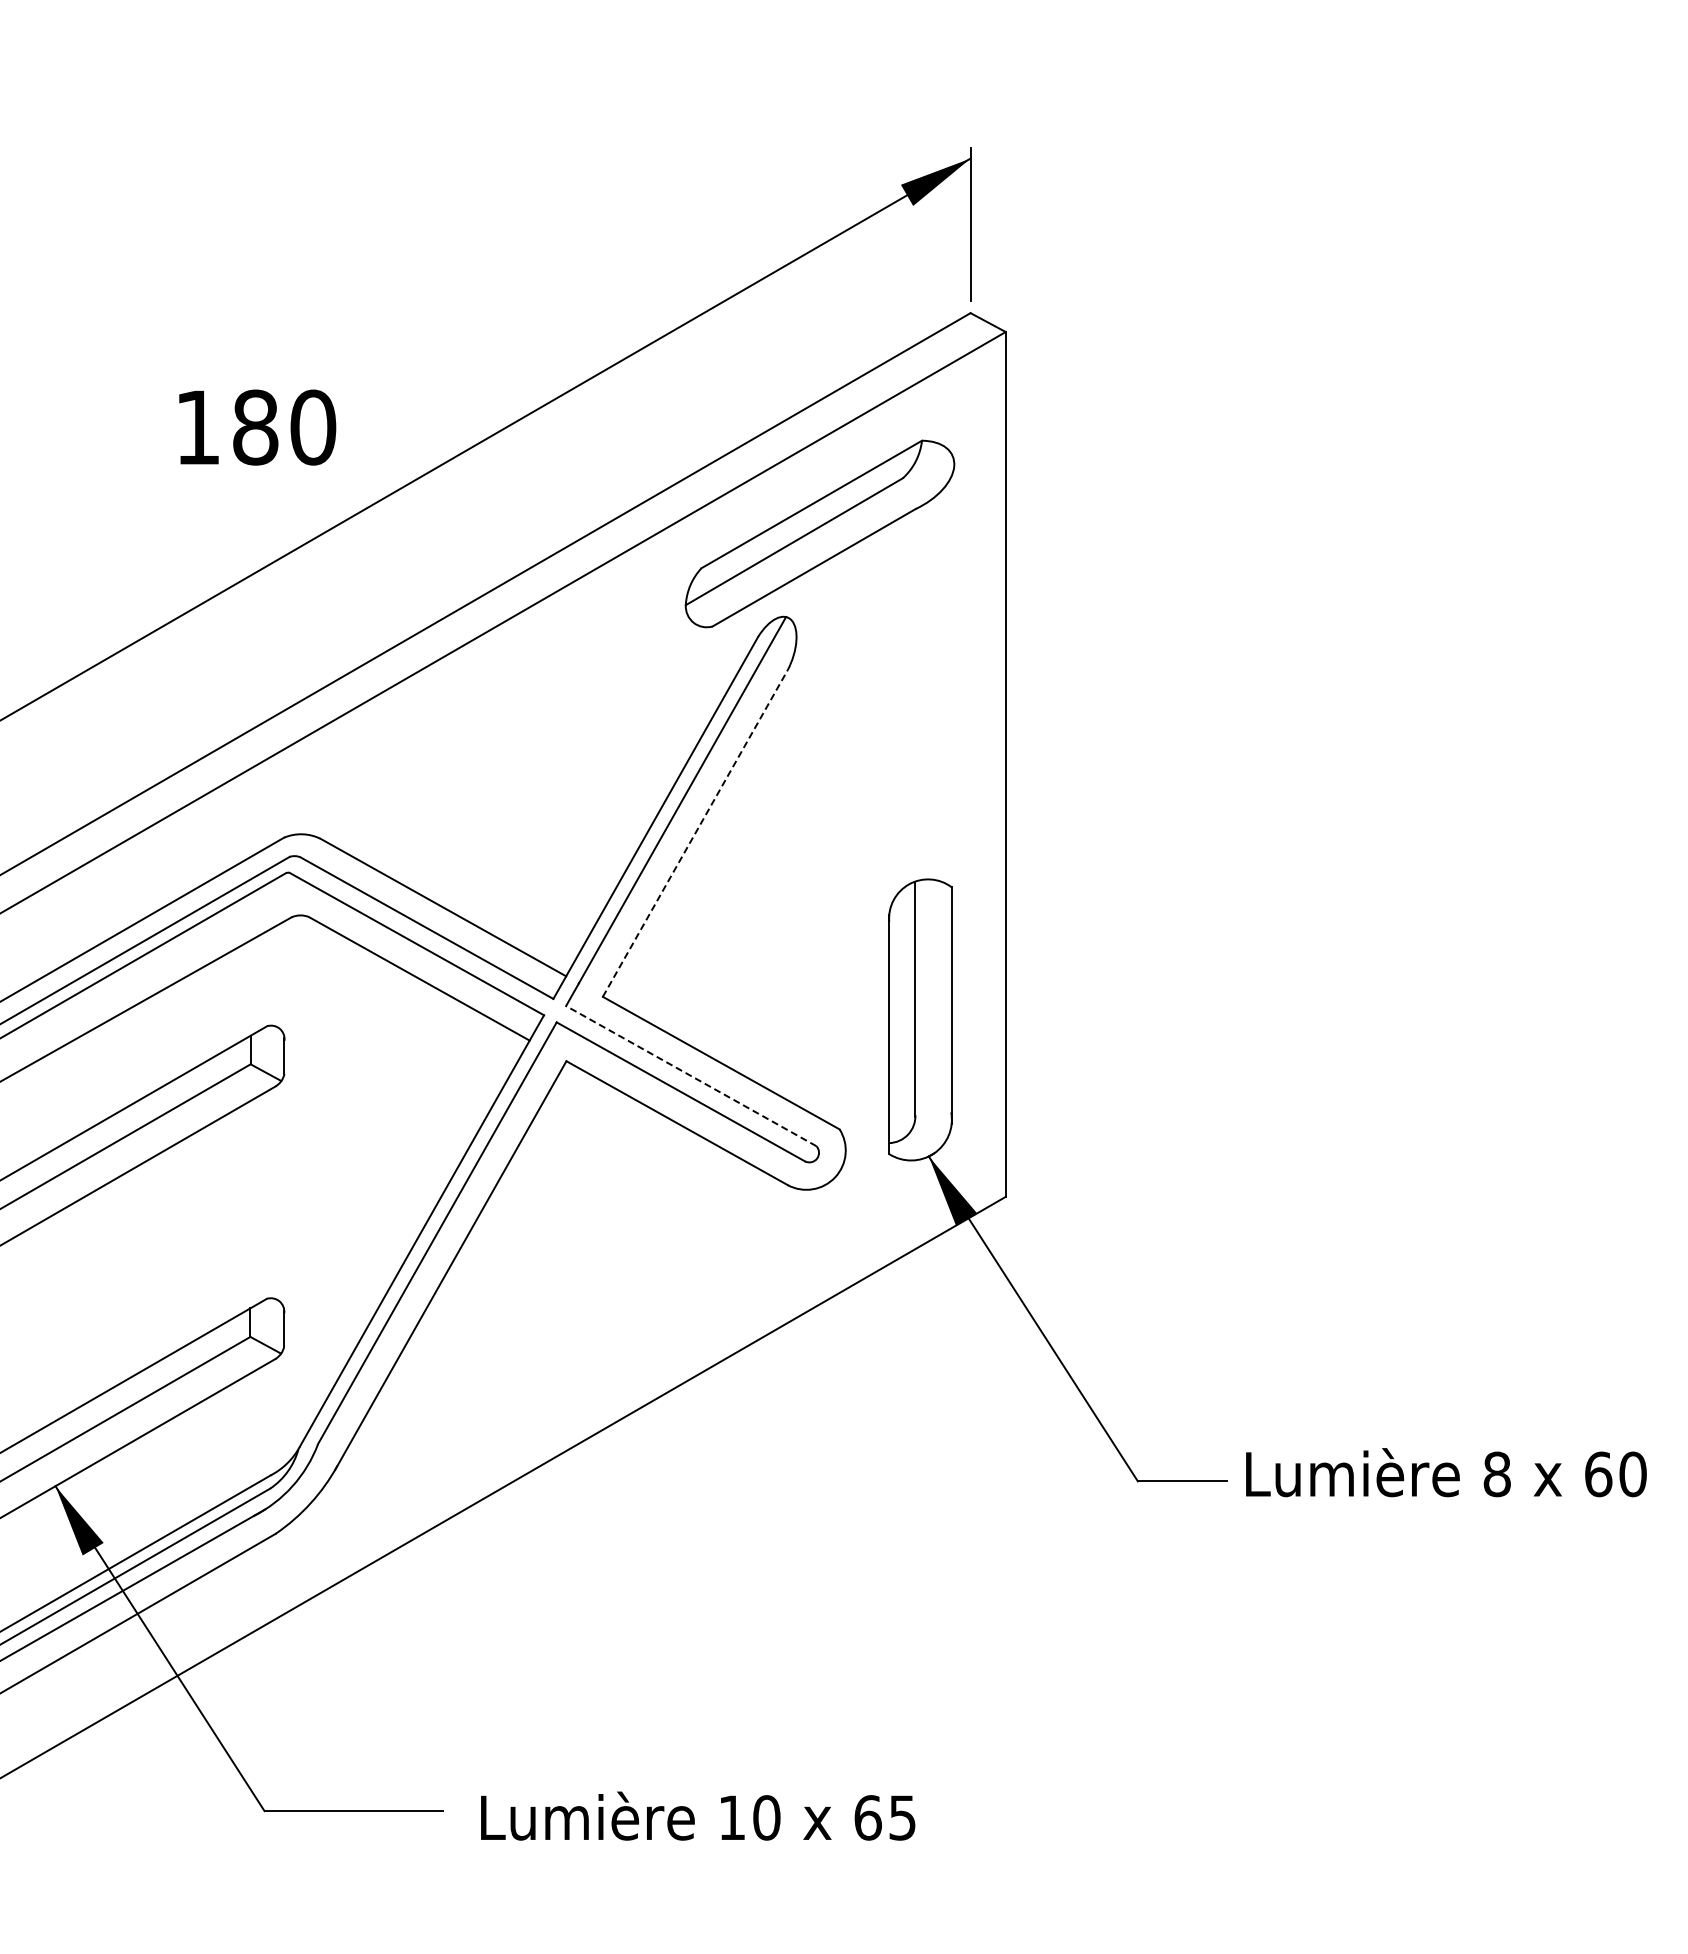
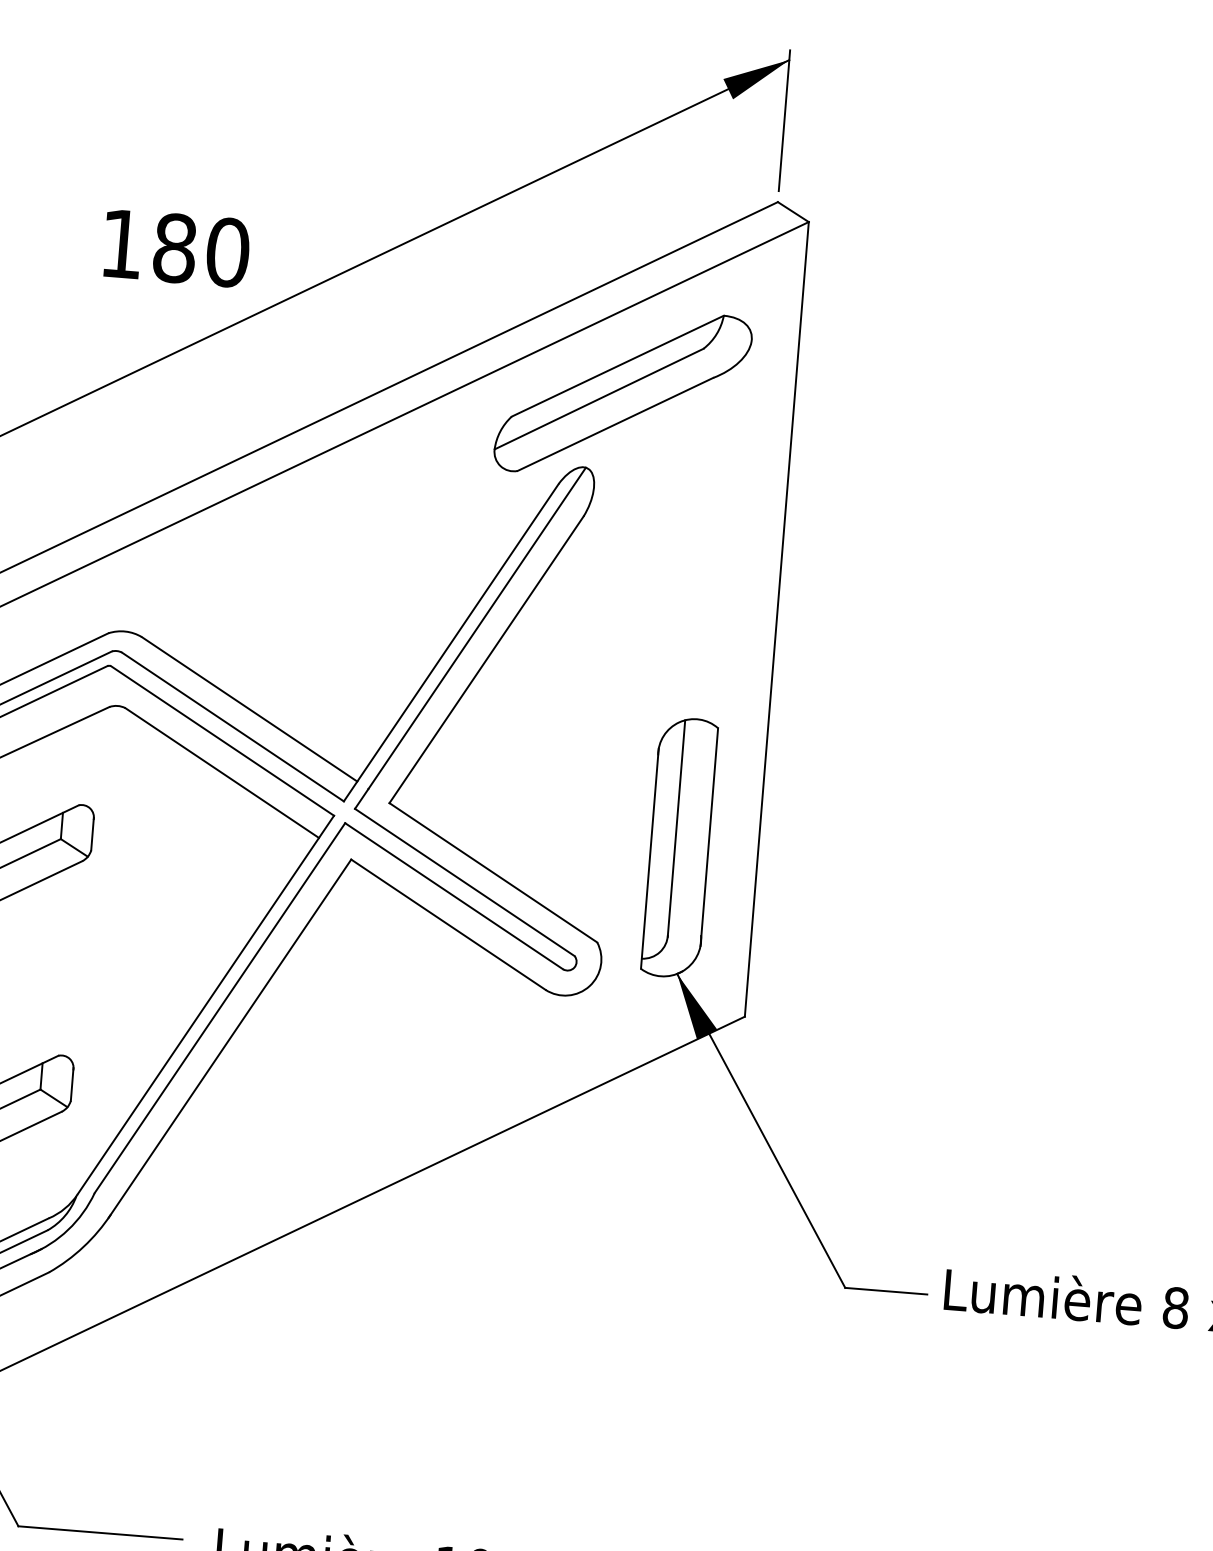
text: (257, 427) -> (176, 248), moved
line: (695, 833) -> (486, 659), dashed -> solid
line: (690, 1075) -> (464, 881), dashed -> solid

